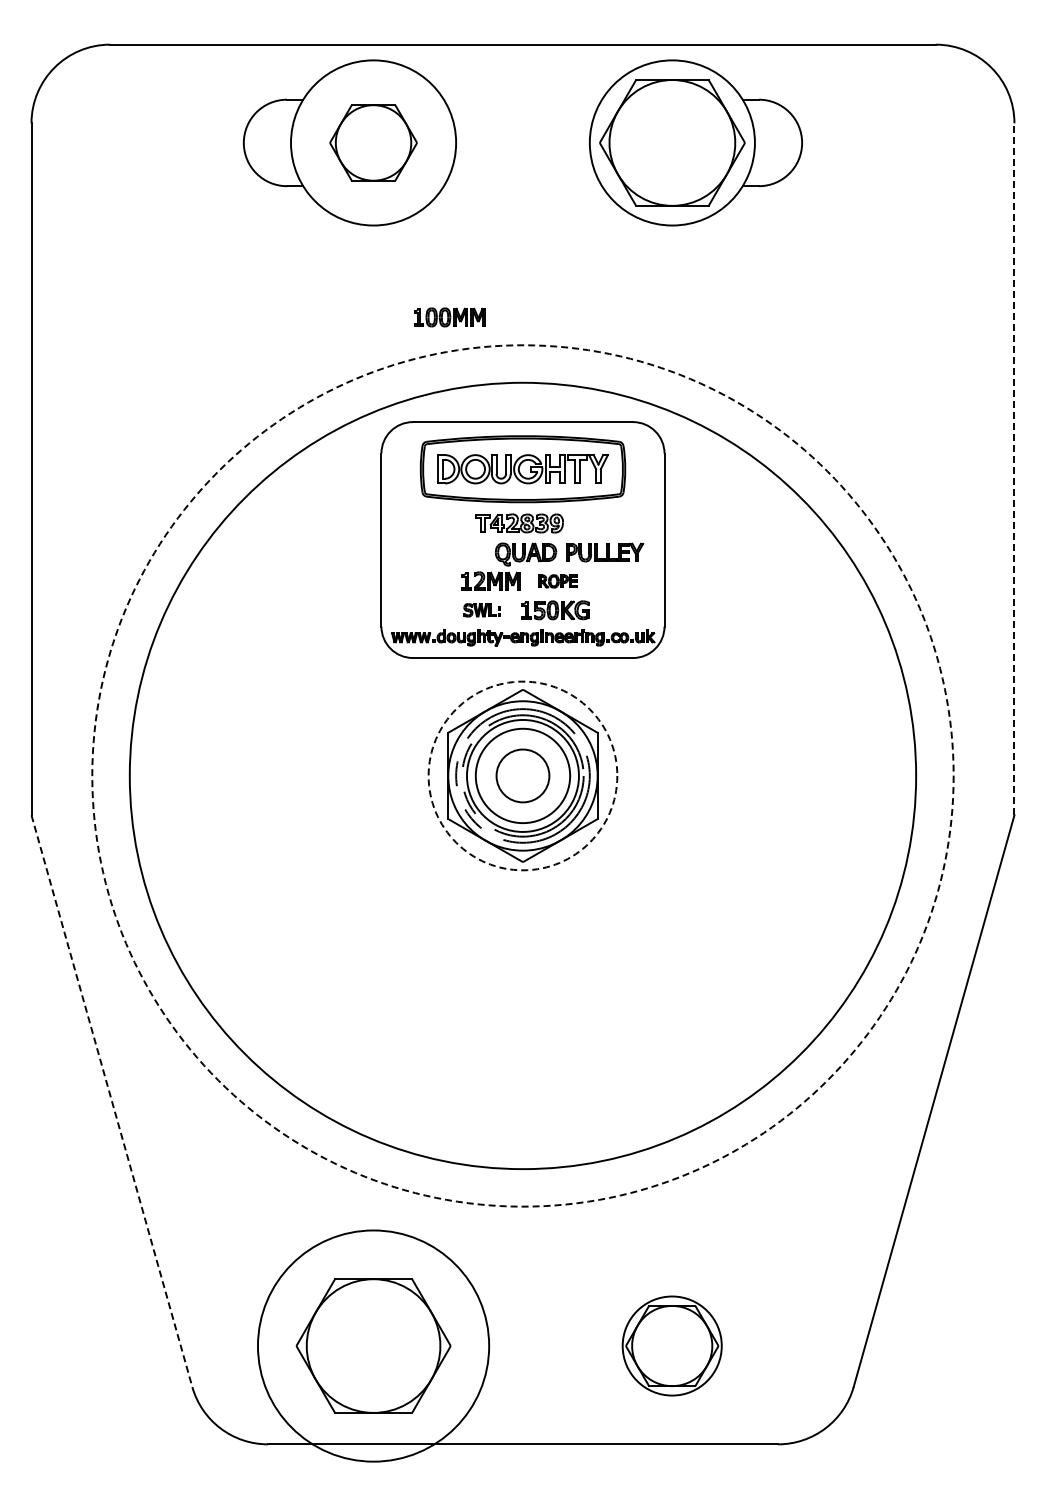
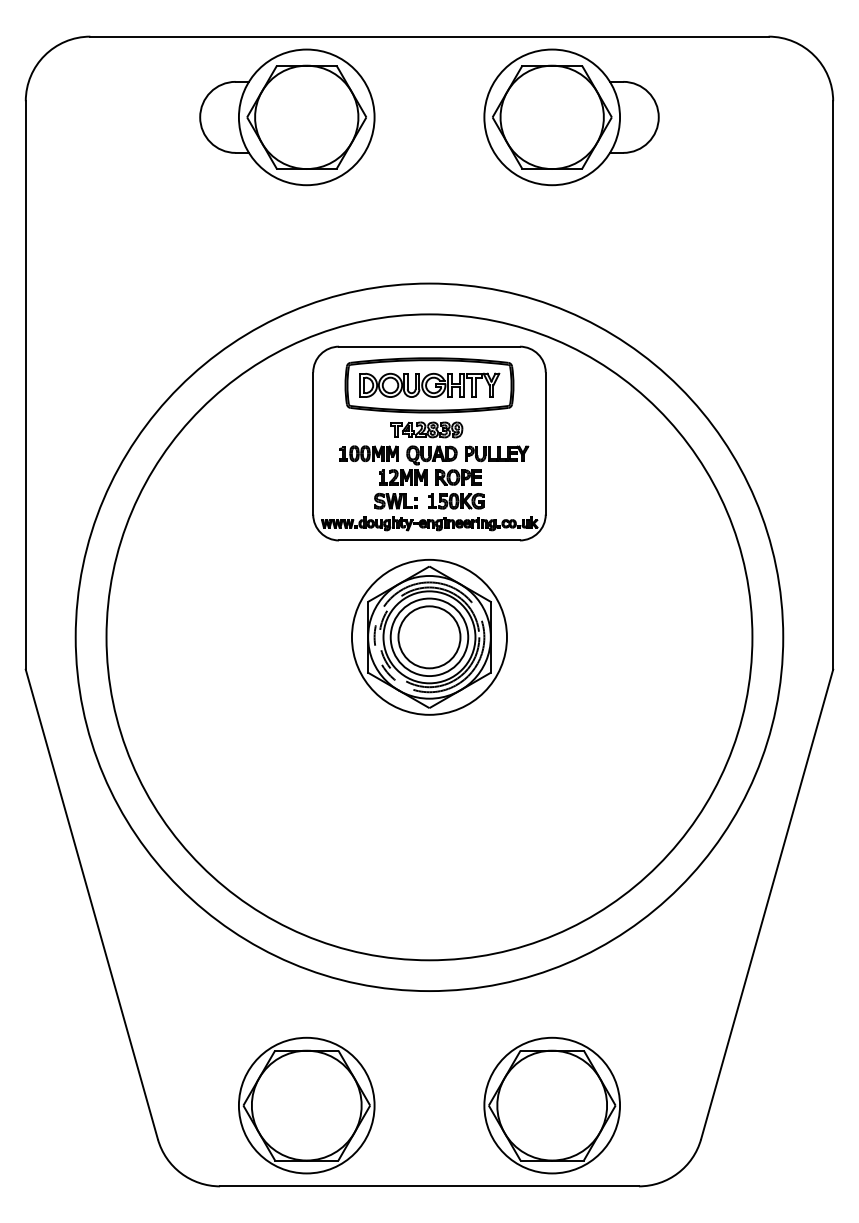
part: (373, 142) -> (306, 117), size x1.67
part: (449, 317) -> (369, 453), moved
line: (1014, 469) -> (833, 385), dashed -> solid
part: (557, 581) -> (457, 477), size x1.43
part: (481, 610) -> (395, 501), size x1.43
circle: (522, 775) -> (429, 636), dashed -> solid
circle: (522, 775) -> (429, 636), dashed -> solid
circle: (522, 775) -> (429, 636), size x1.43
line: (111, 1101) -> (91, 904), dashed -> solid
circle: (373, 1345) -> (306, 1105), size x0.71
part: (671, 1345) -> (551, 1105), size x1.67

